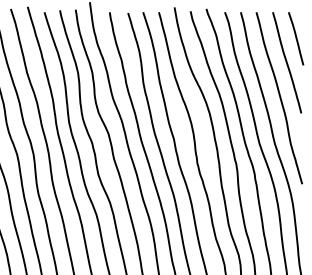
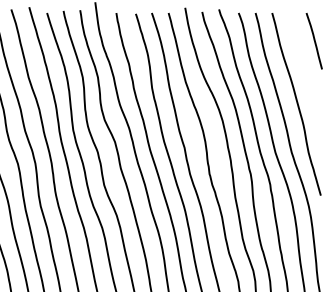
curve: (286, 62) -> (304, 66), removed

